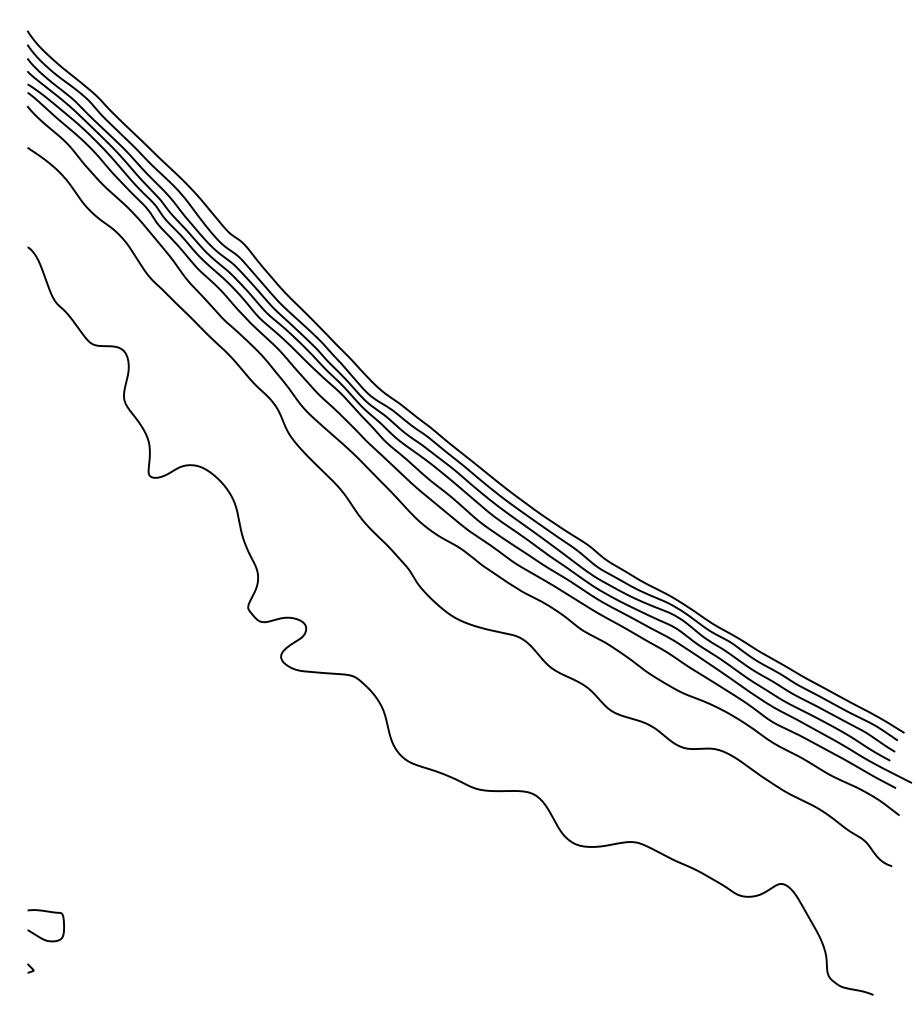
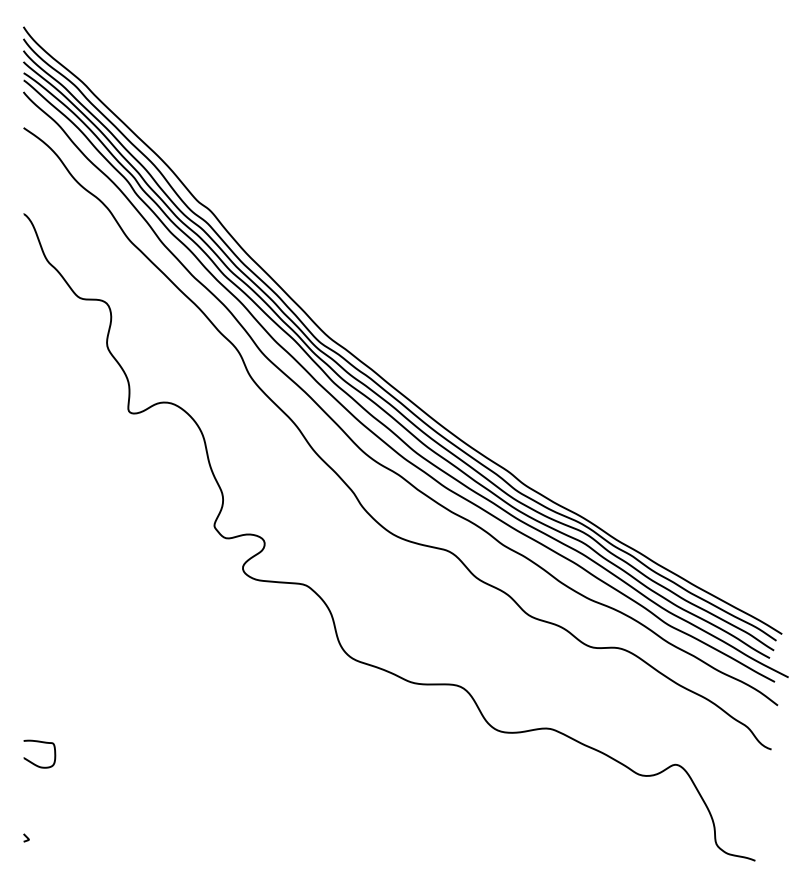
curve: (40, 936) -> (34, 763), moved

